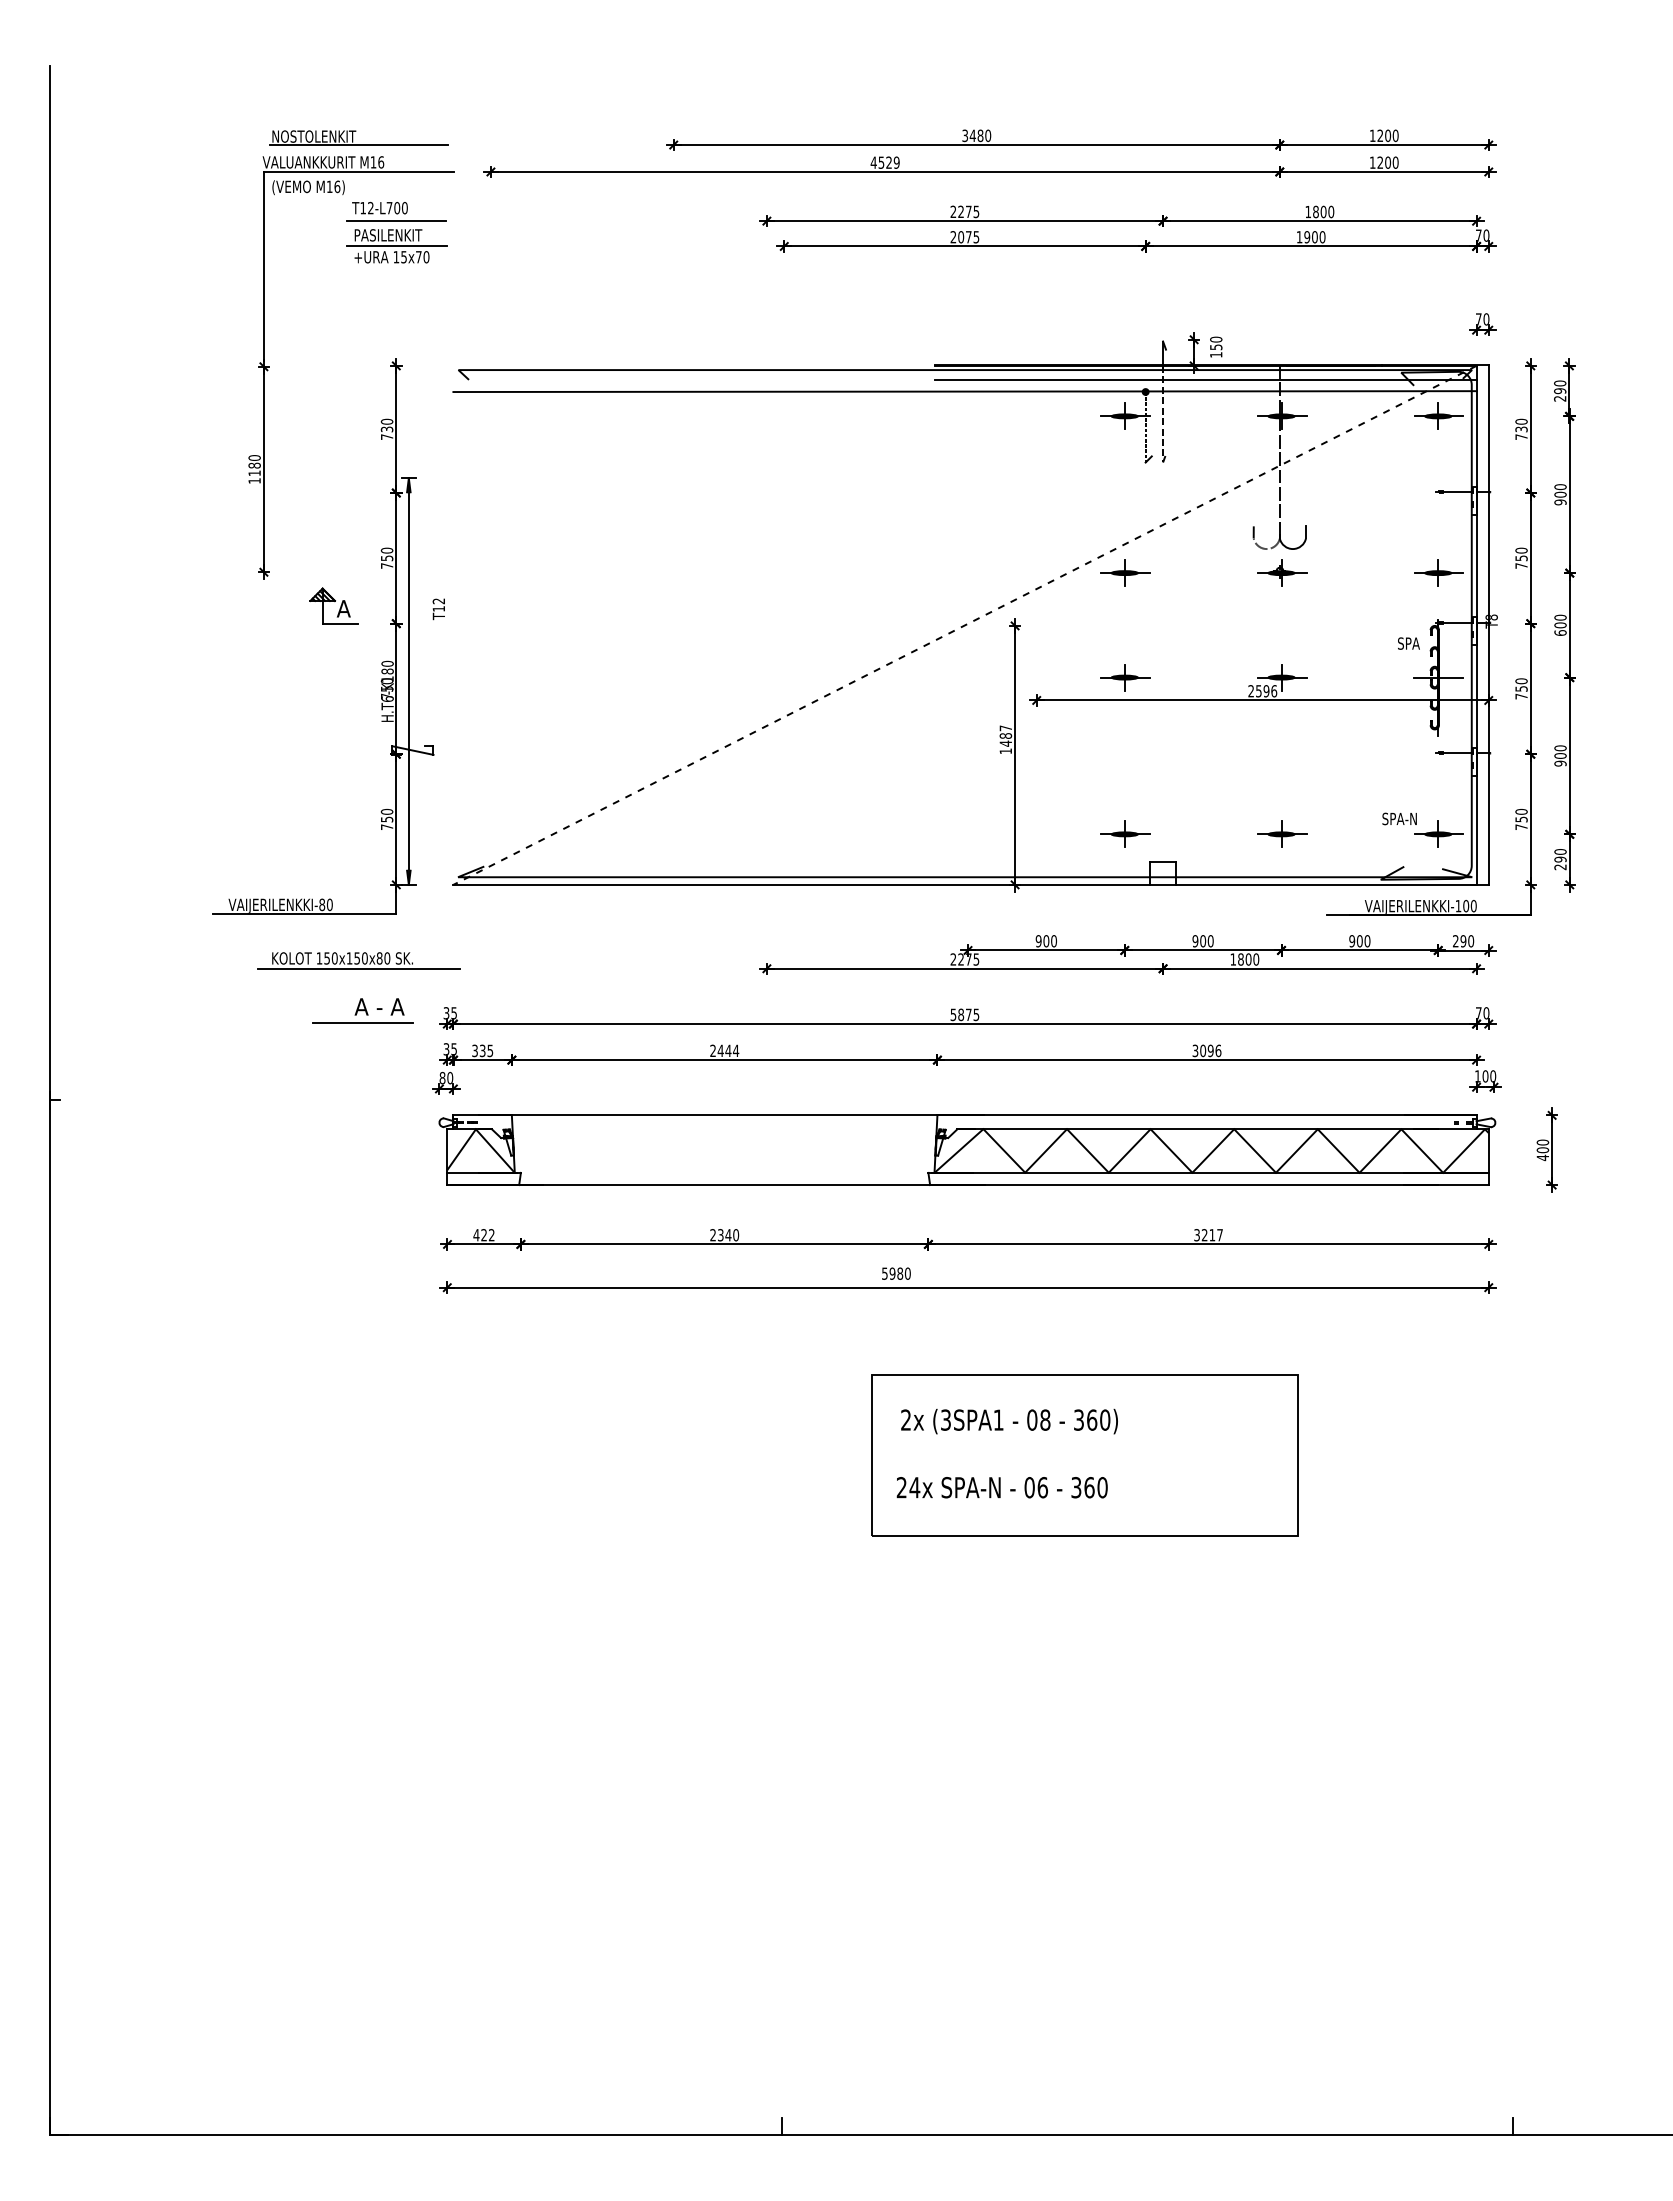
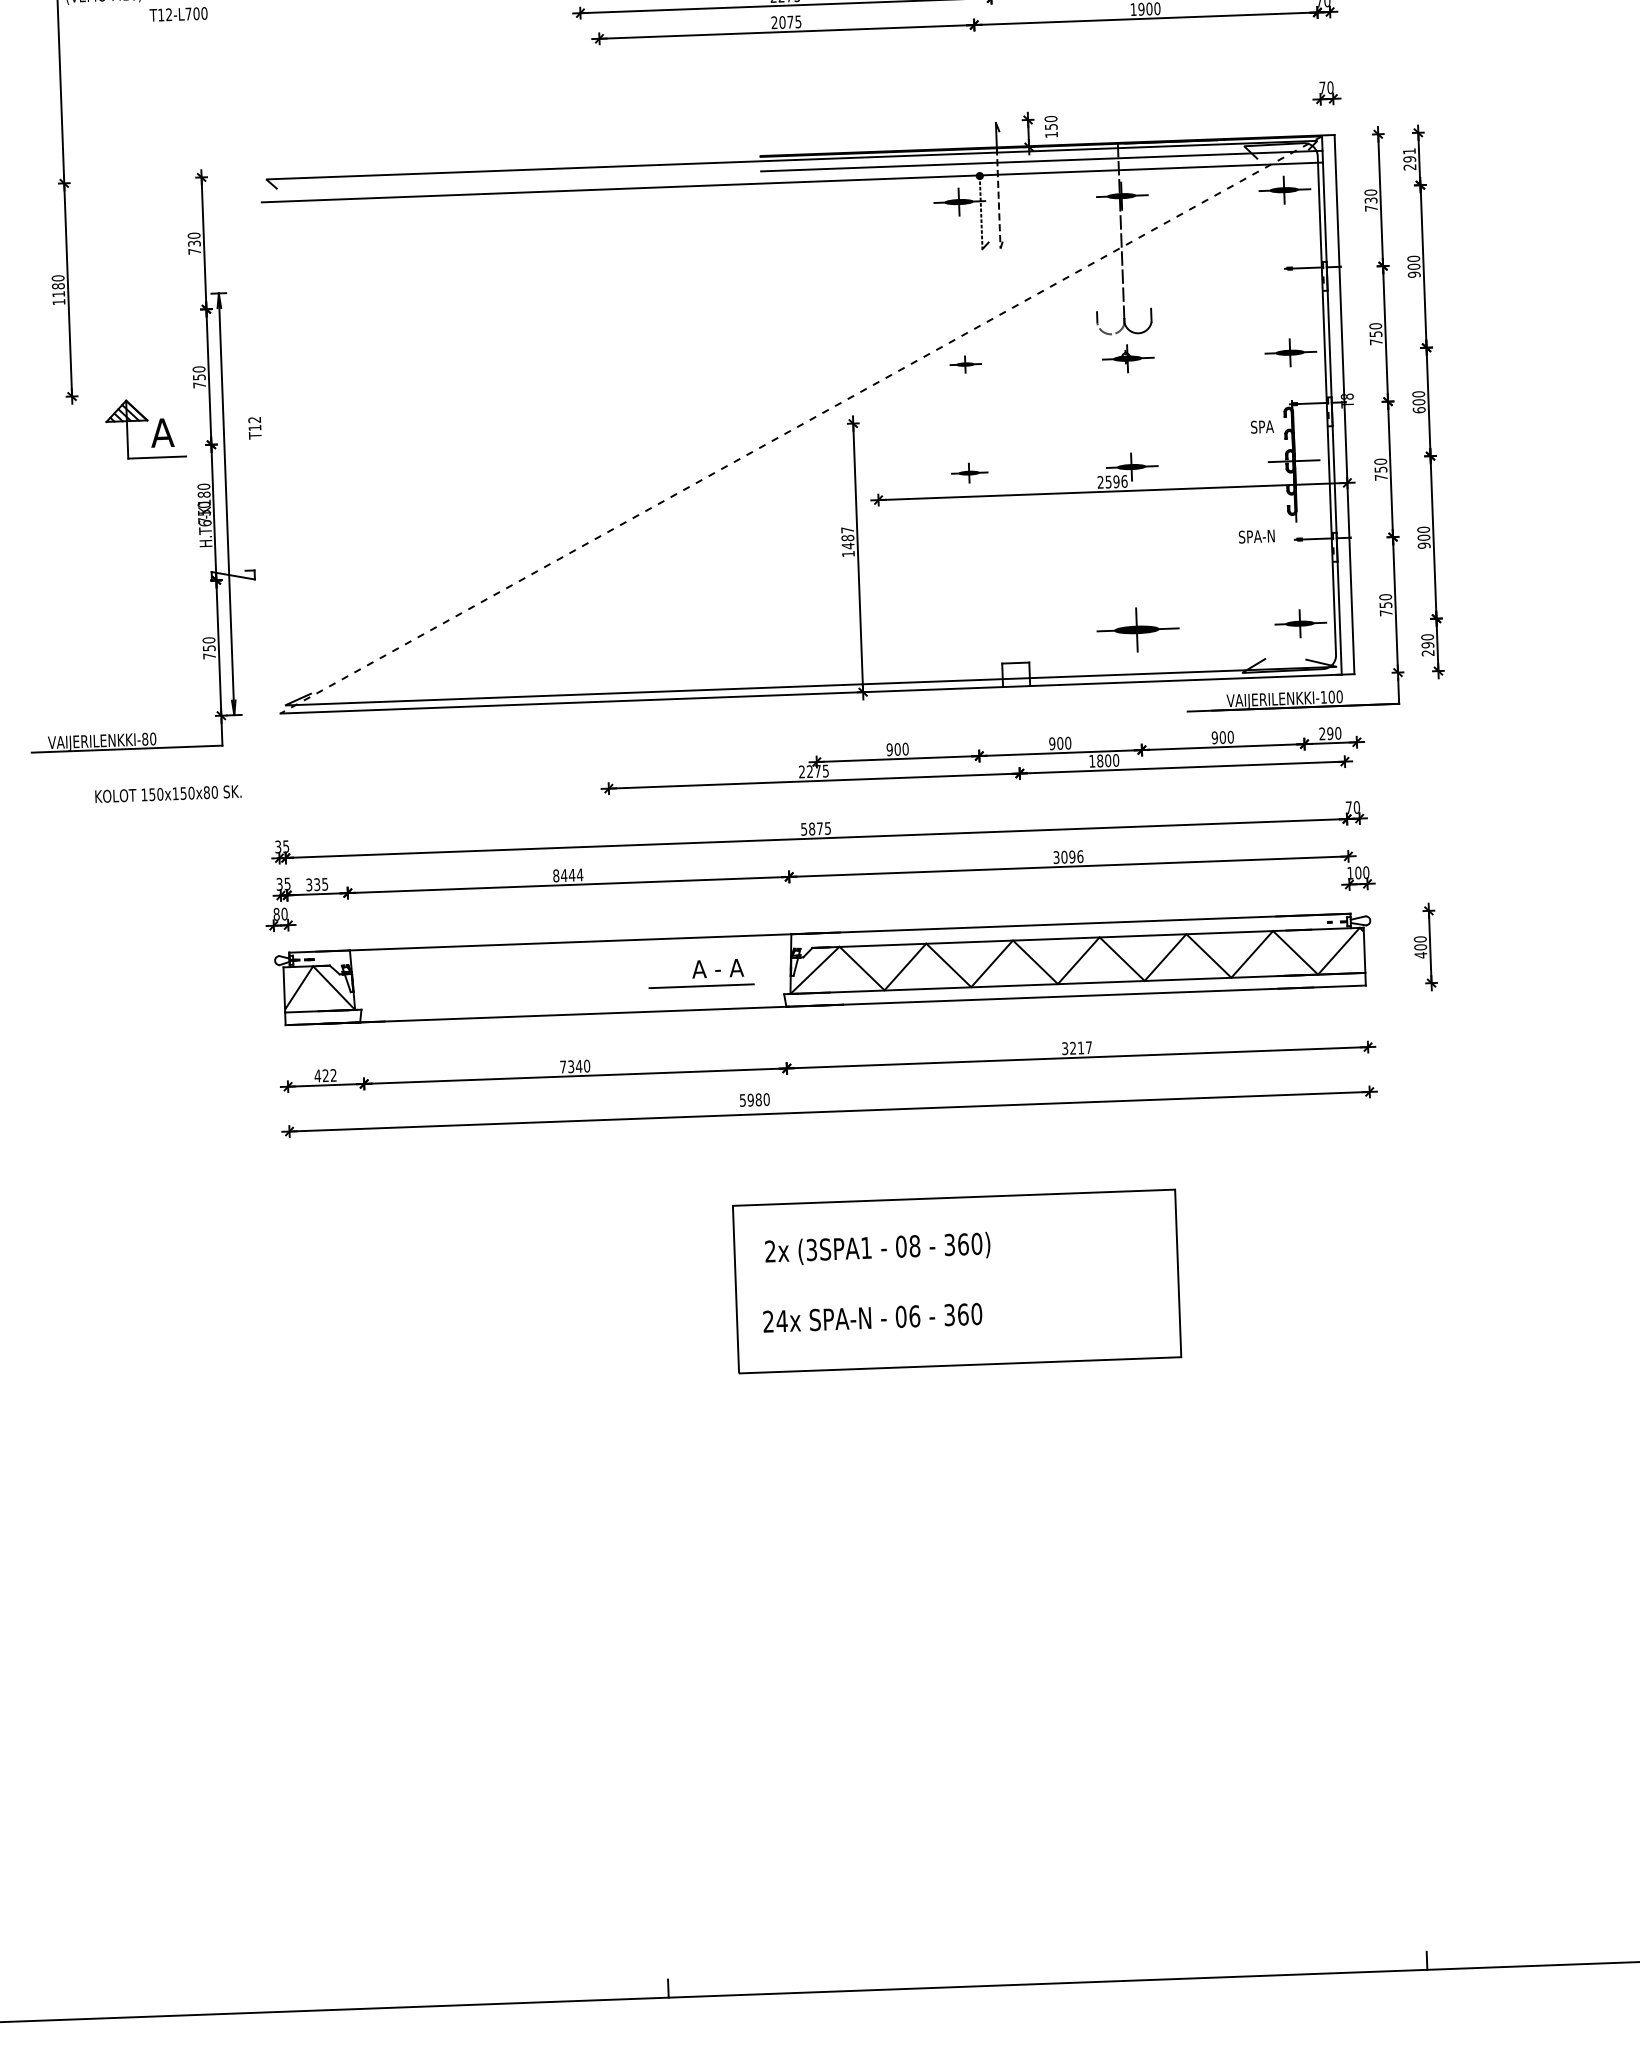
line: (396, 221) -> (196, 27), removed
part: (396, 246) -> (197, 53), removed
text: (1560, 383) -> (1409, 151), 290 -> 291
part: (1125, 572) -> (965, 363), size x0.6
part: (333, 605) -> (145, 428), size x1.6
part: (1125, 677) -> (969, 472), size x0.7
text: (1399, 818) -> (1256, 536), moved
part: (1125, 833) -> (975, 634), removed
part: (1282, 833) -> (1138, 628), size x1.6
line: (358, 968) -> (185, 803), removed
part: (362, 1010) -> (700, 972), moved
text: (713, 1050) -> (556, 875), 2444 -> 8444
text: (712, 1235) -> (562, 1067), 2340 -> 7340

